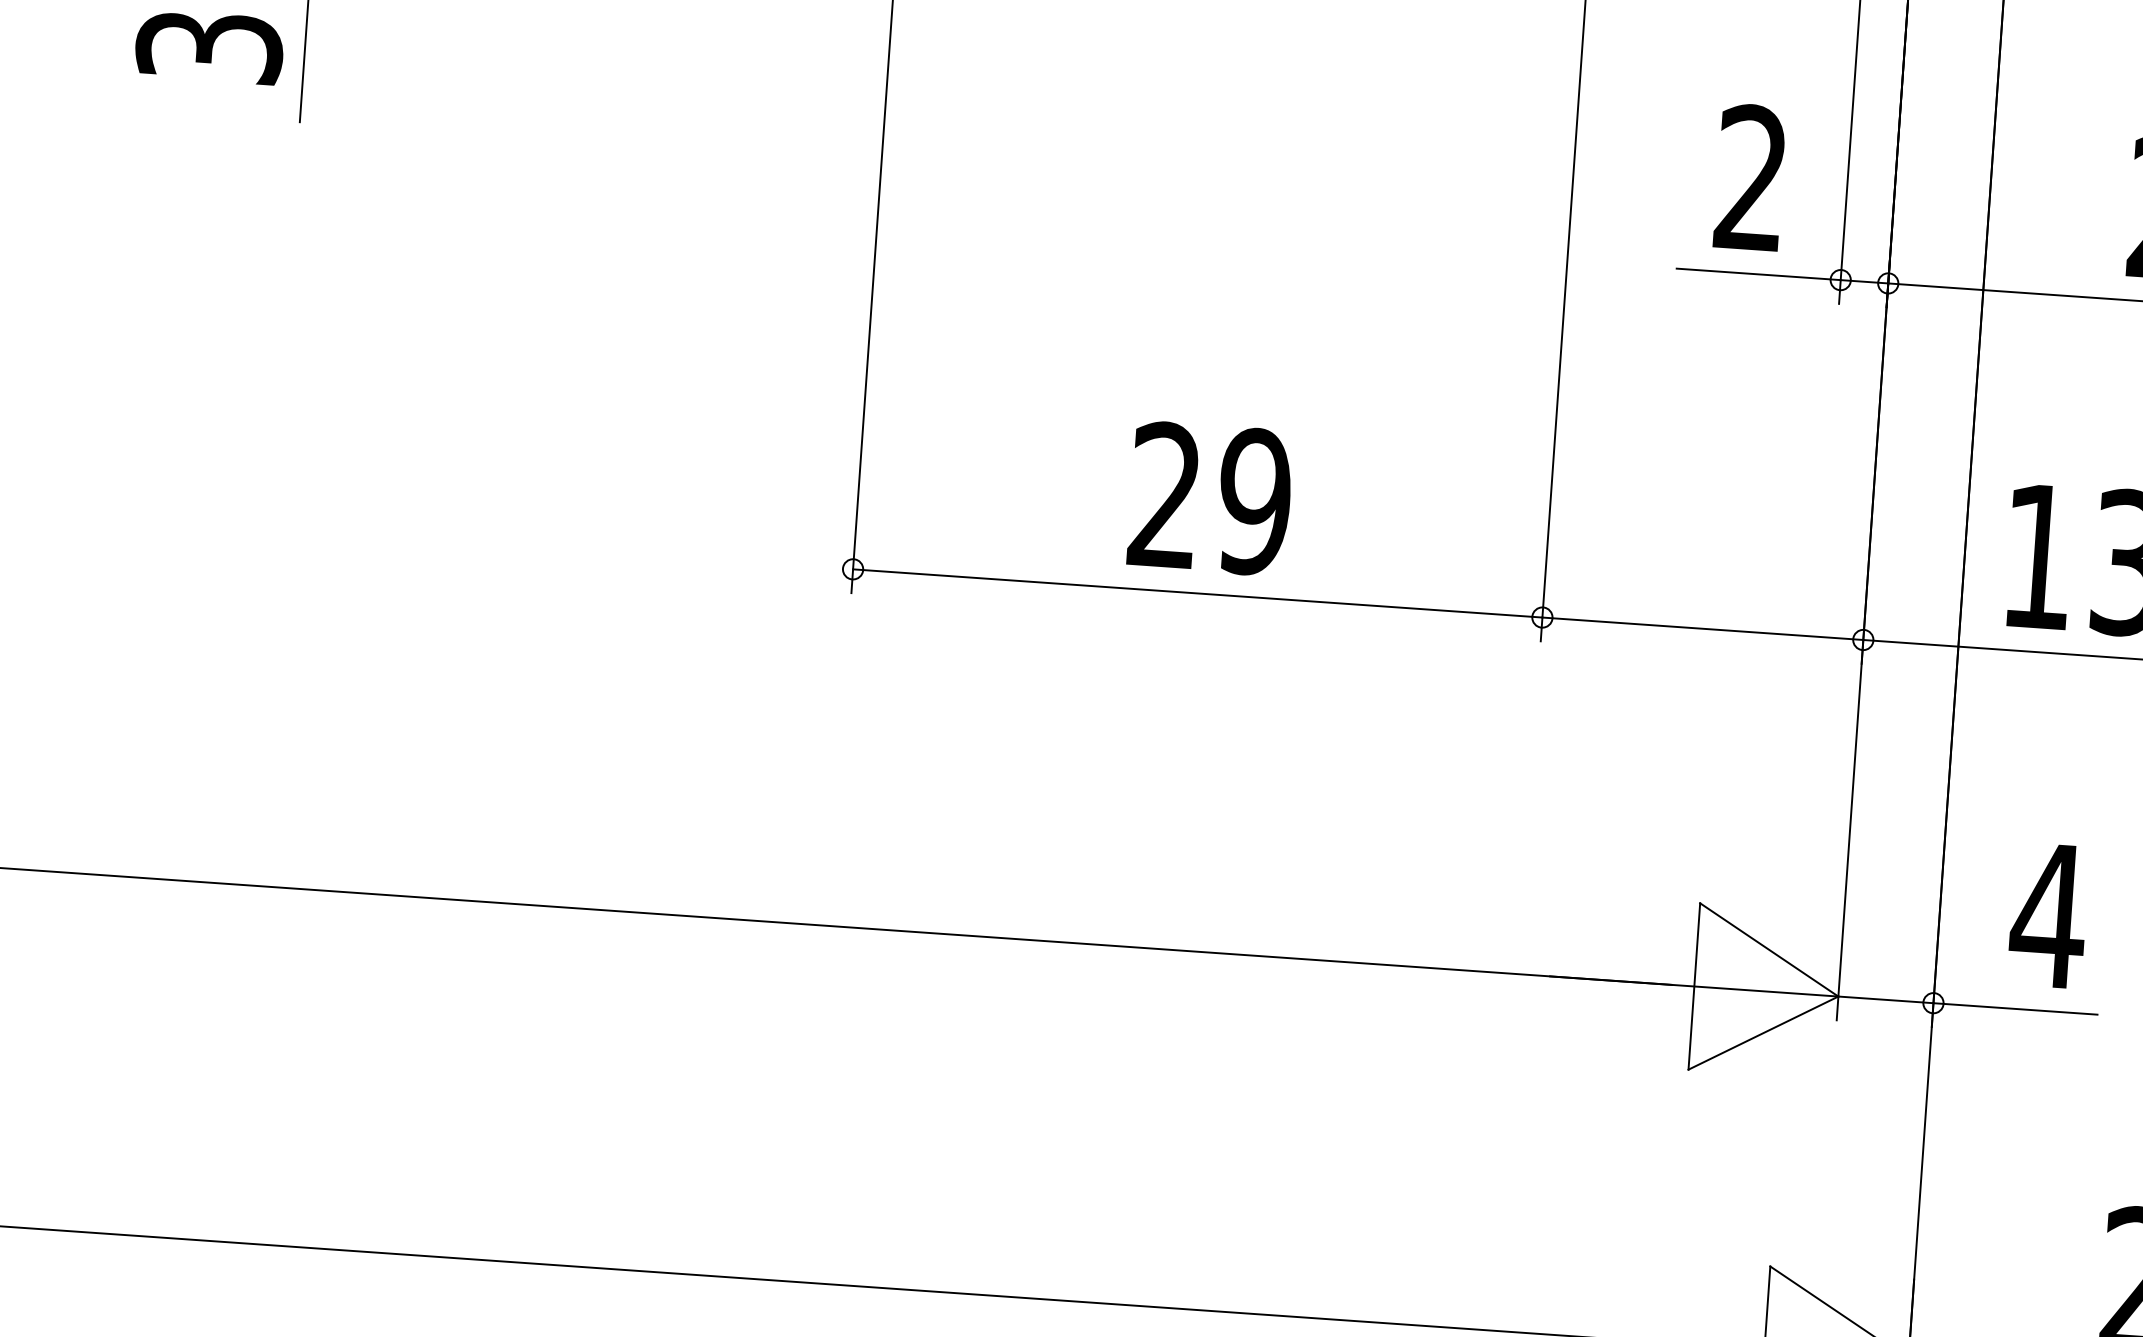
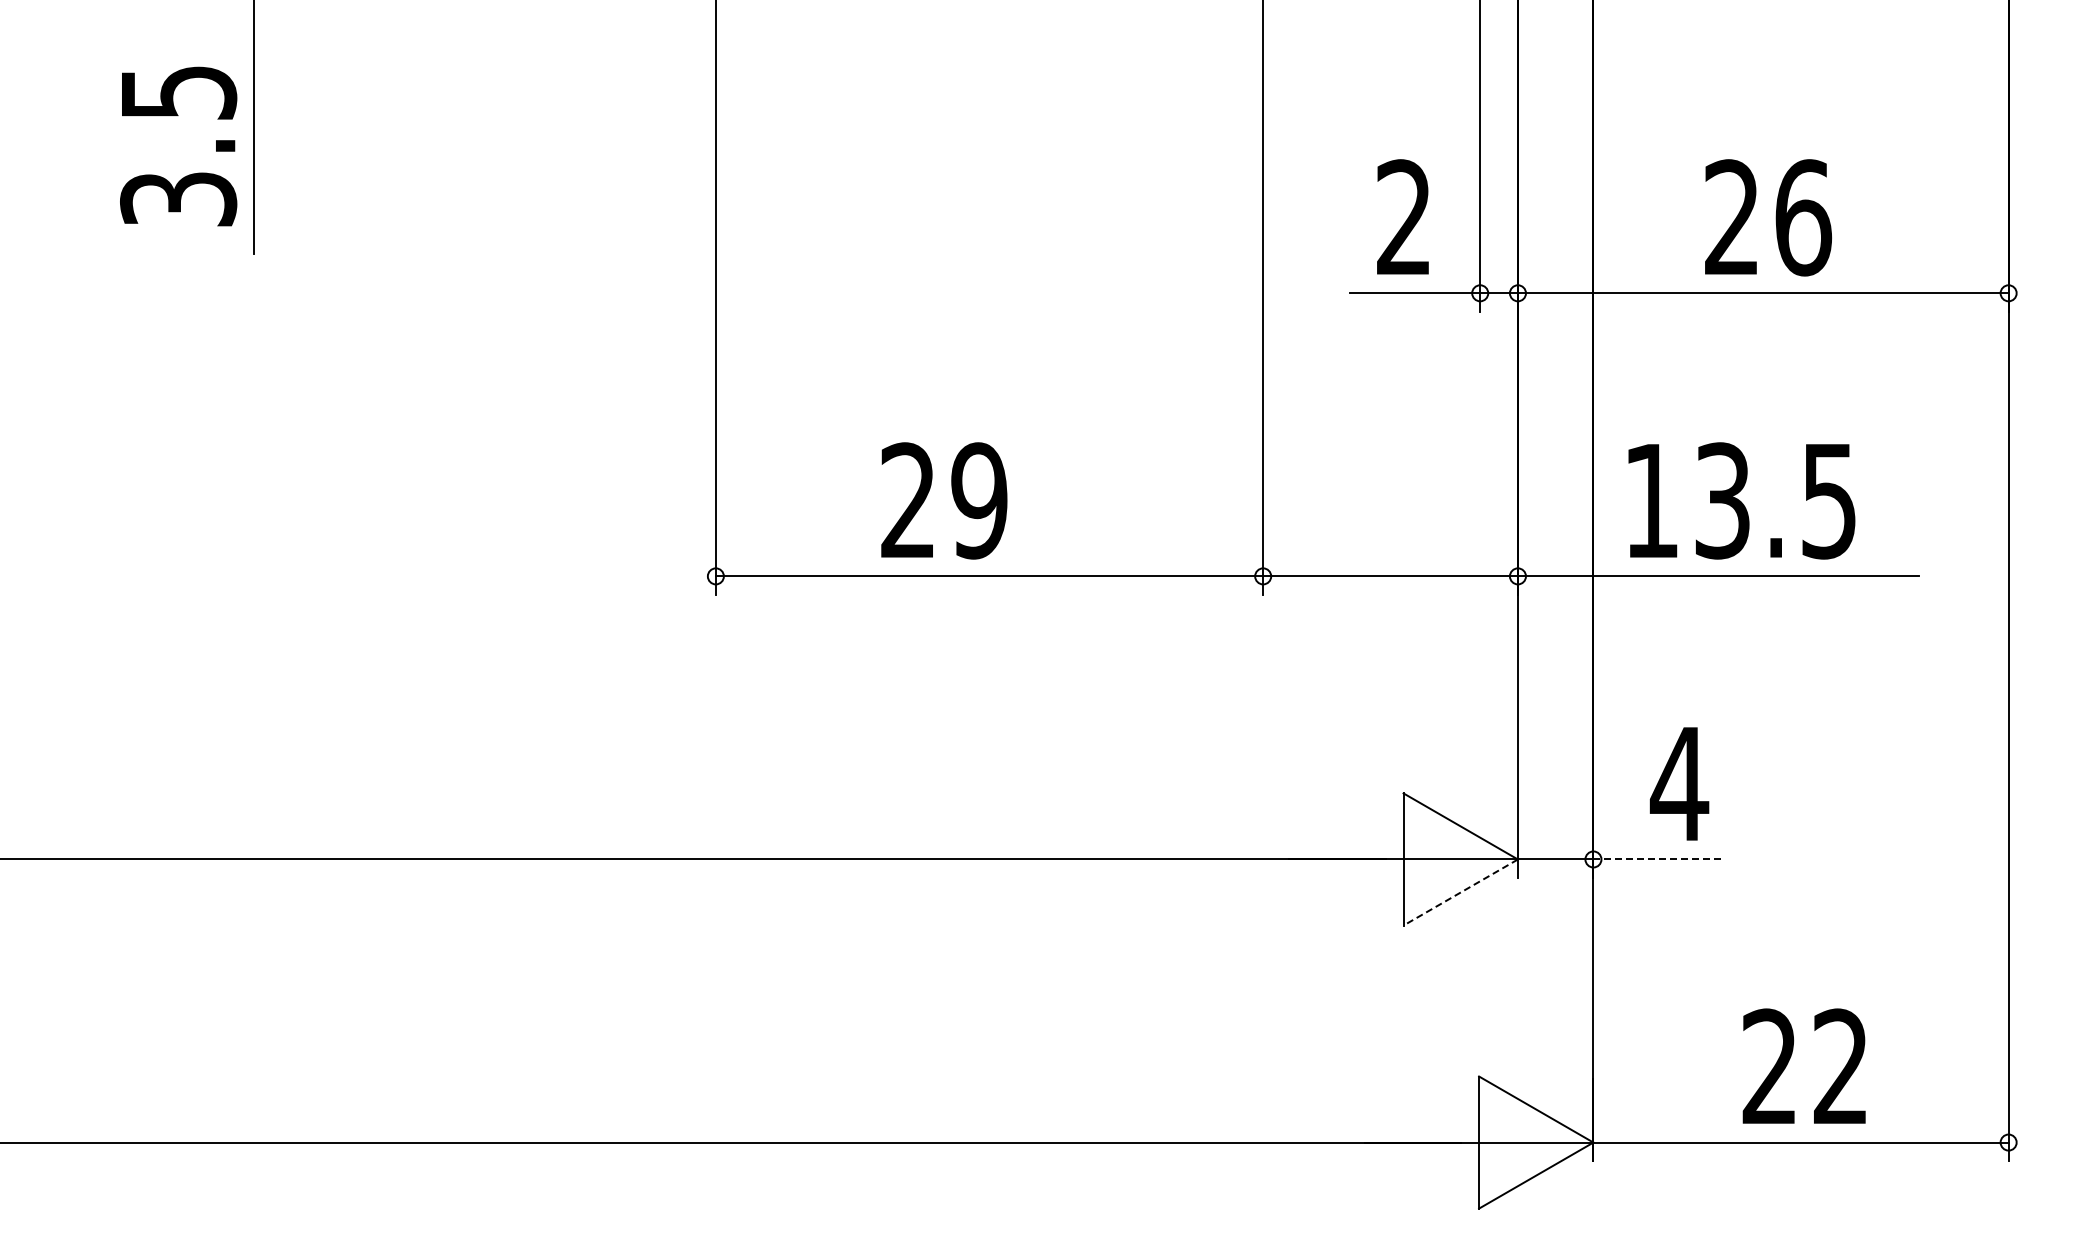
text: (1210, 498) -> (944, 500), moved
line: (2016, 1009) -> (1659, 859), solid -> dashed
line: (1763, 1033) -> (1460, 892), solid -> dashed

